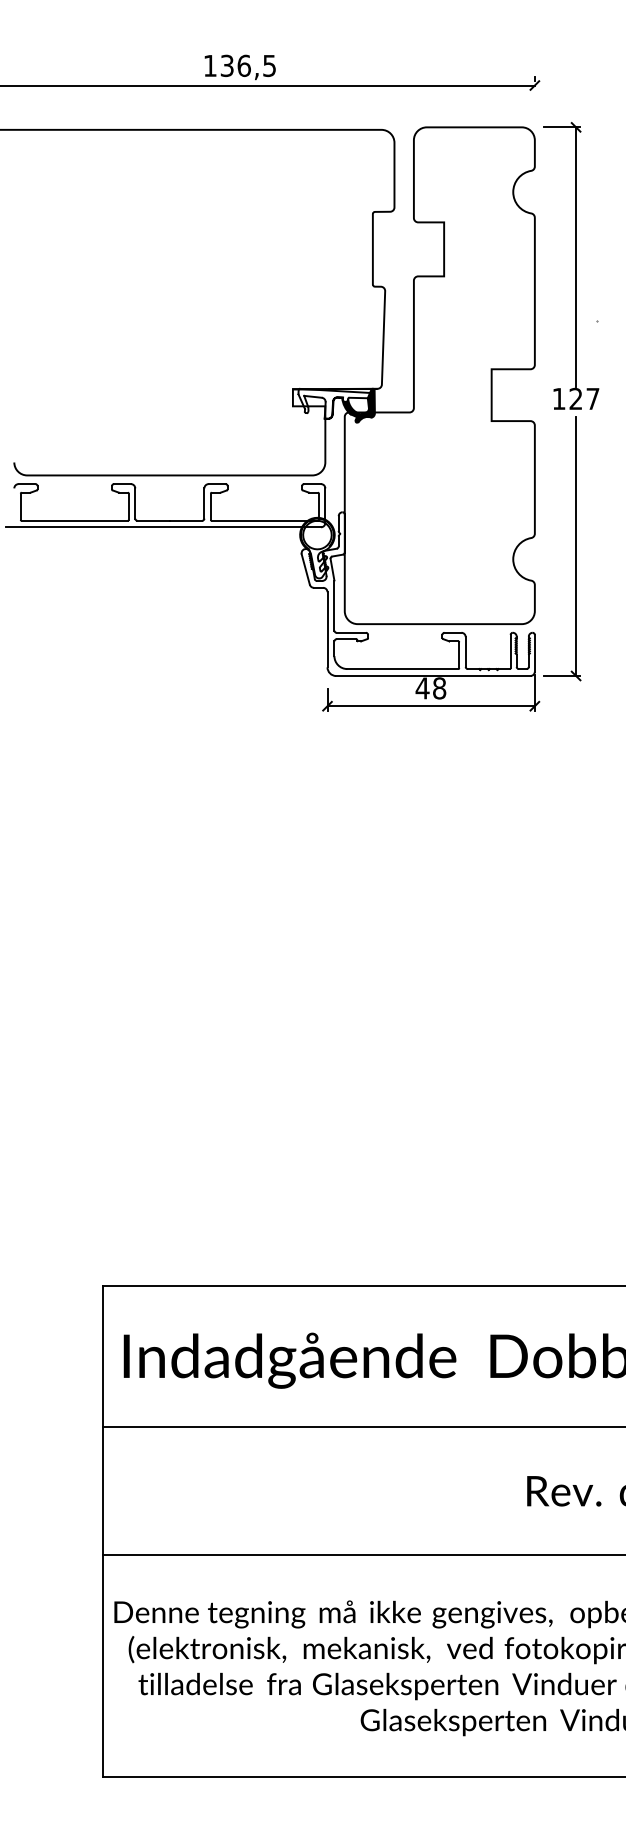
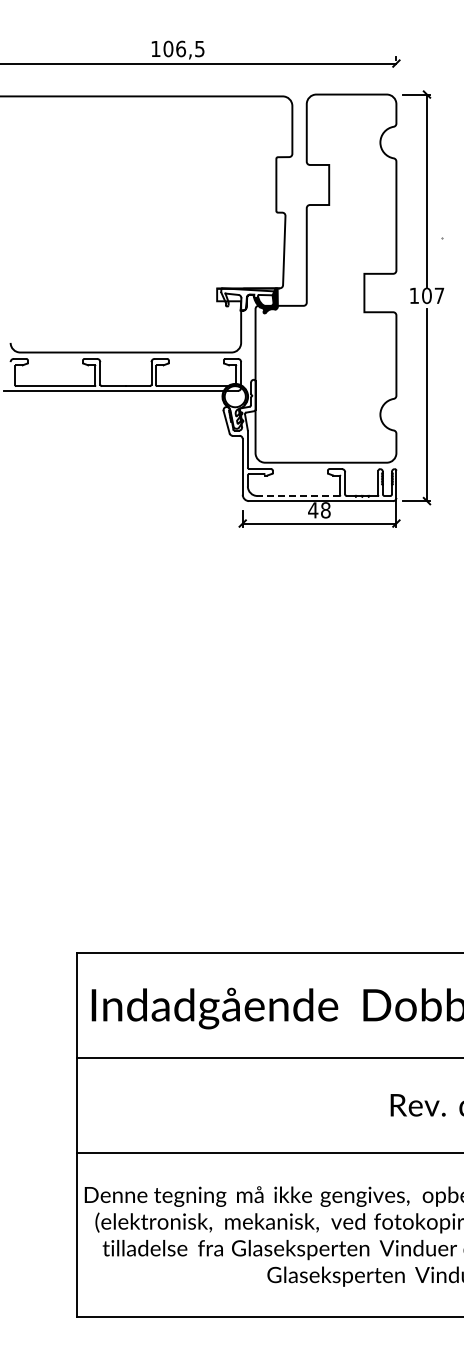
text: (227, 65) -> (168, 48), 136,5 -> 106,5
text: (575, 398) -> (426, 295), 127 -> 107
line: (402, 669) -> (298, 496), solid -> dashed

